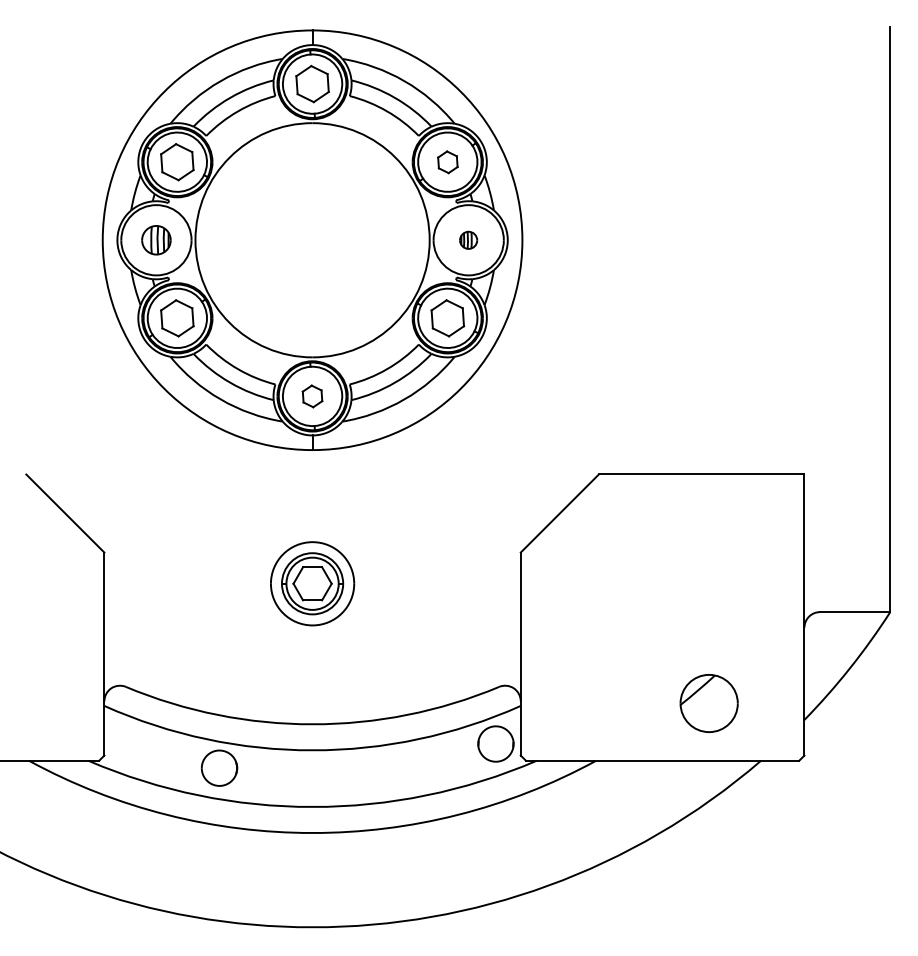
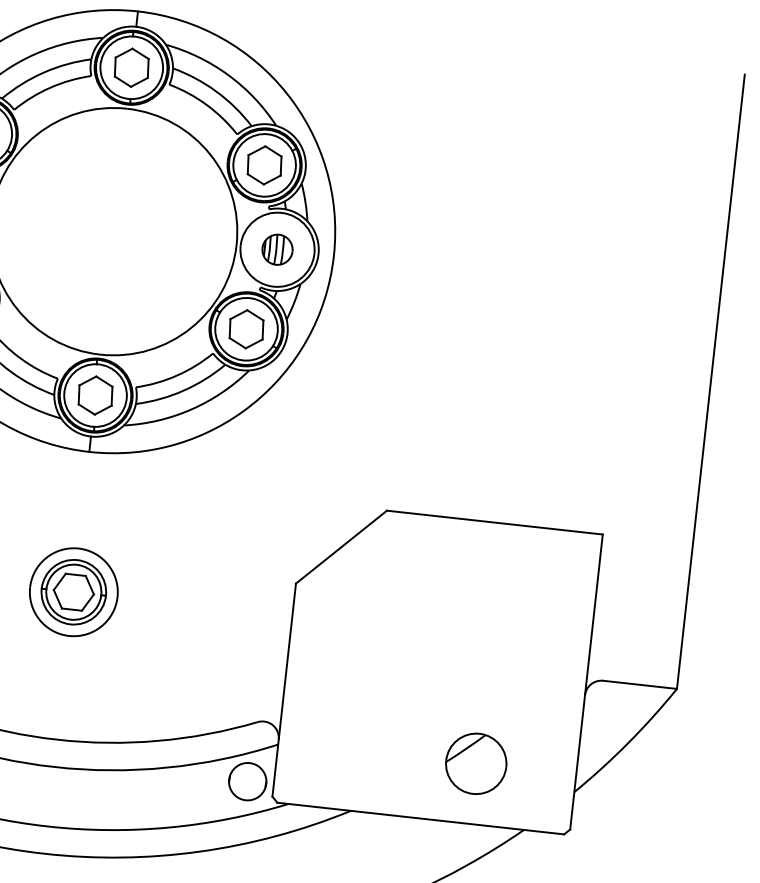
part: (447, 162) -> (264, 165), size x1.67
part: (468, 240) -> (277, 249), size x1.67
part: (312, 396) -> (95, 395), size x1.67

